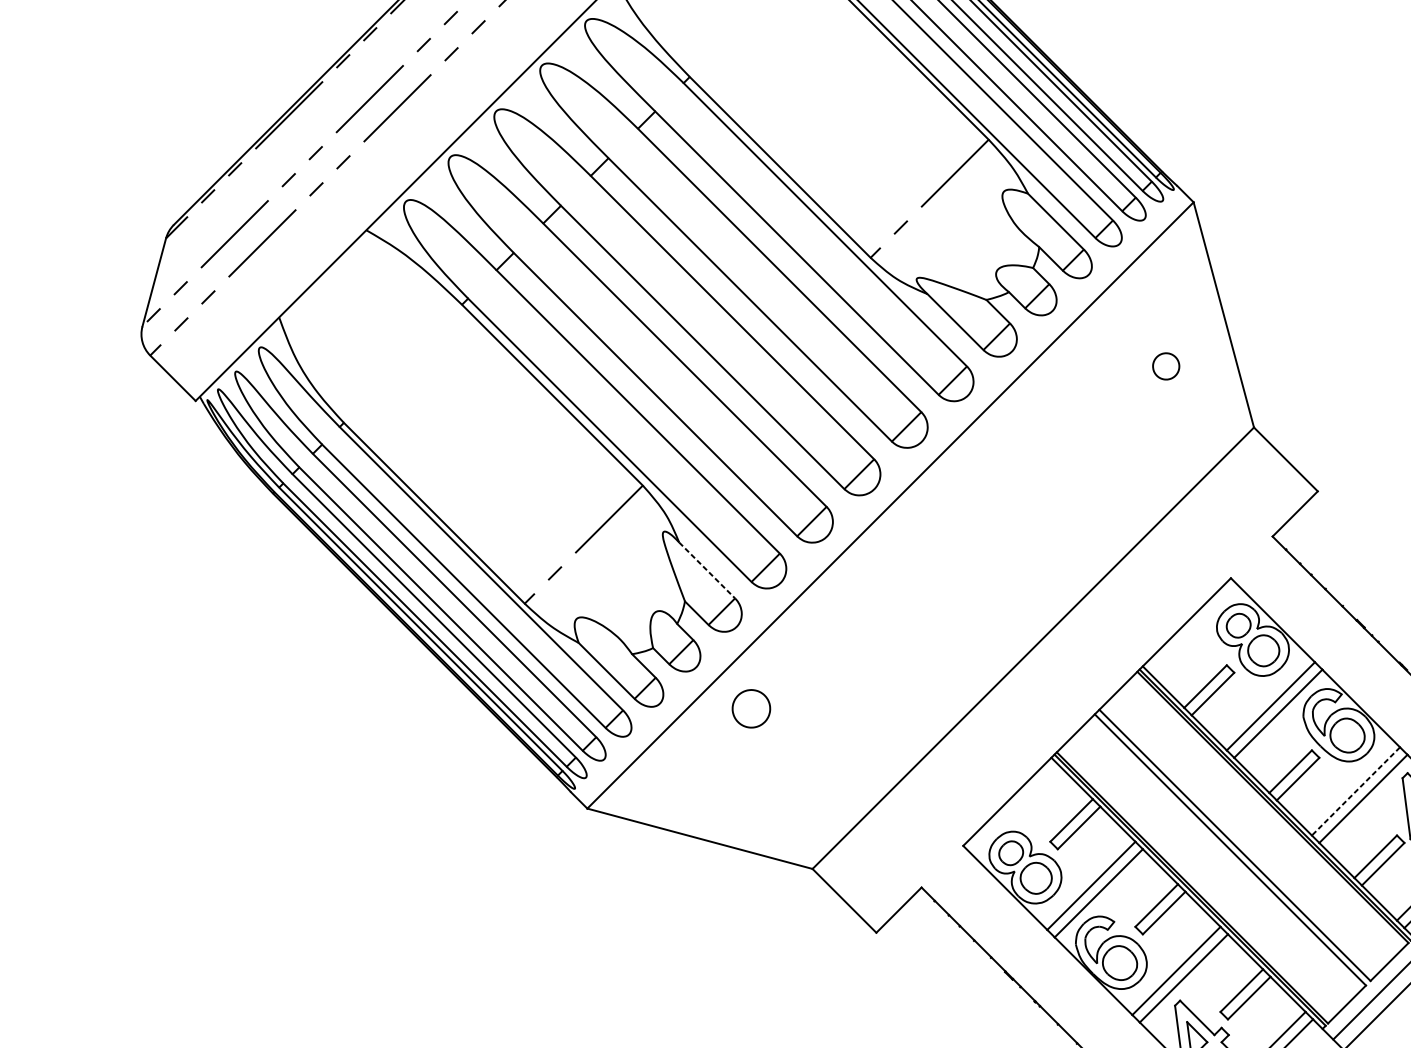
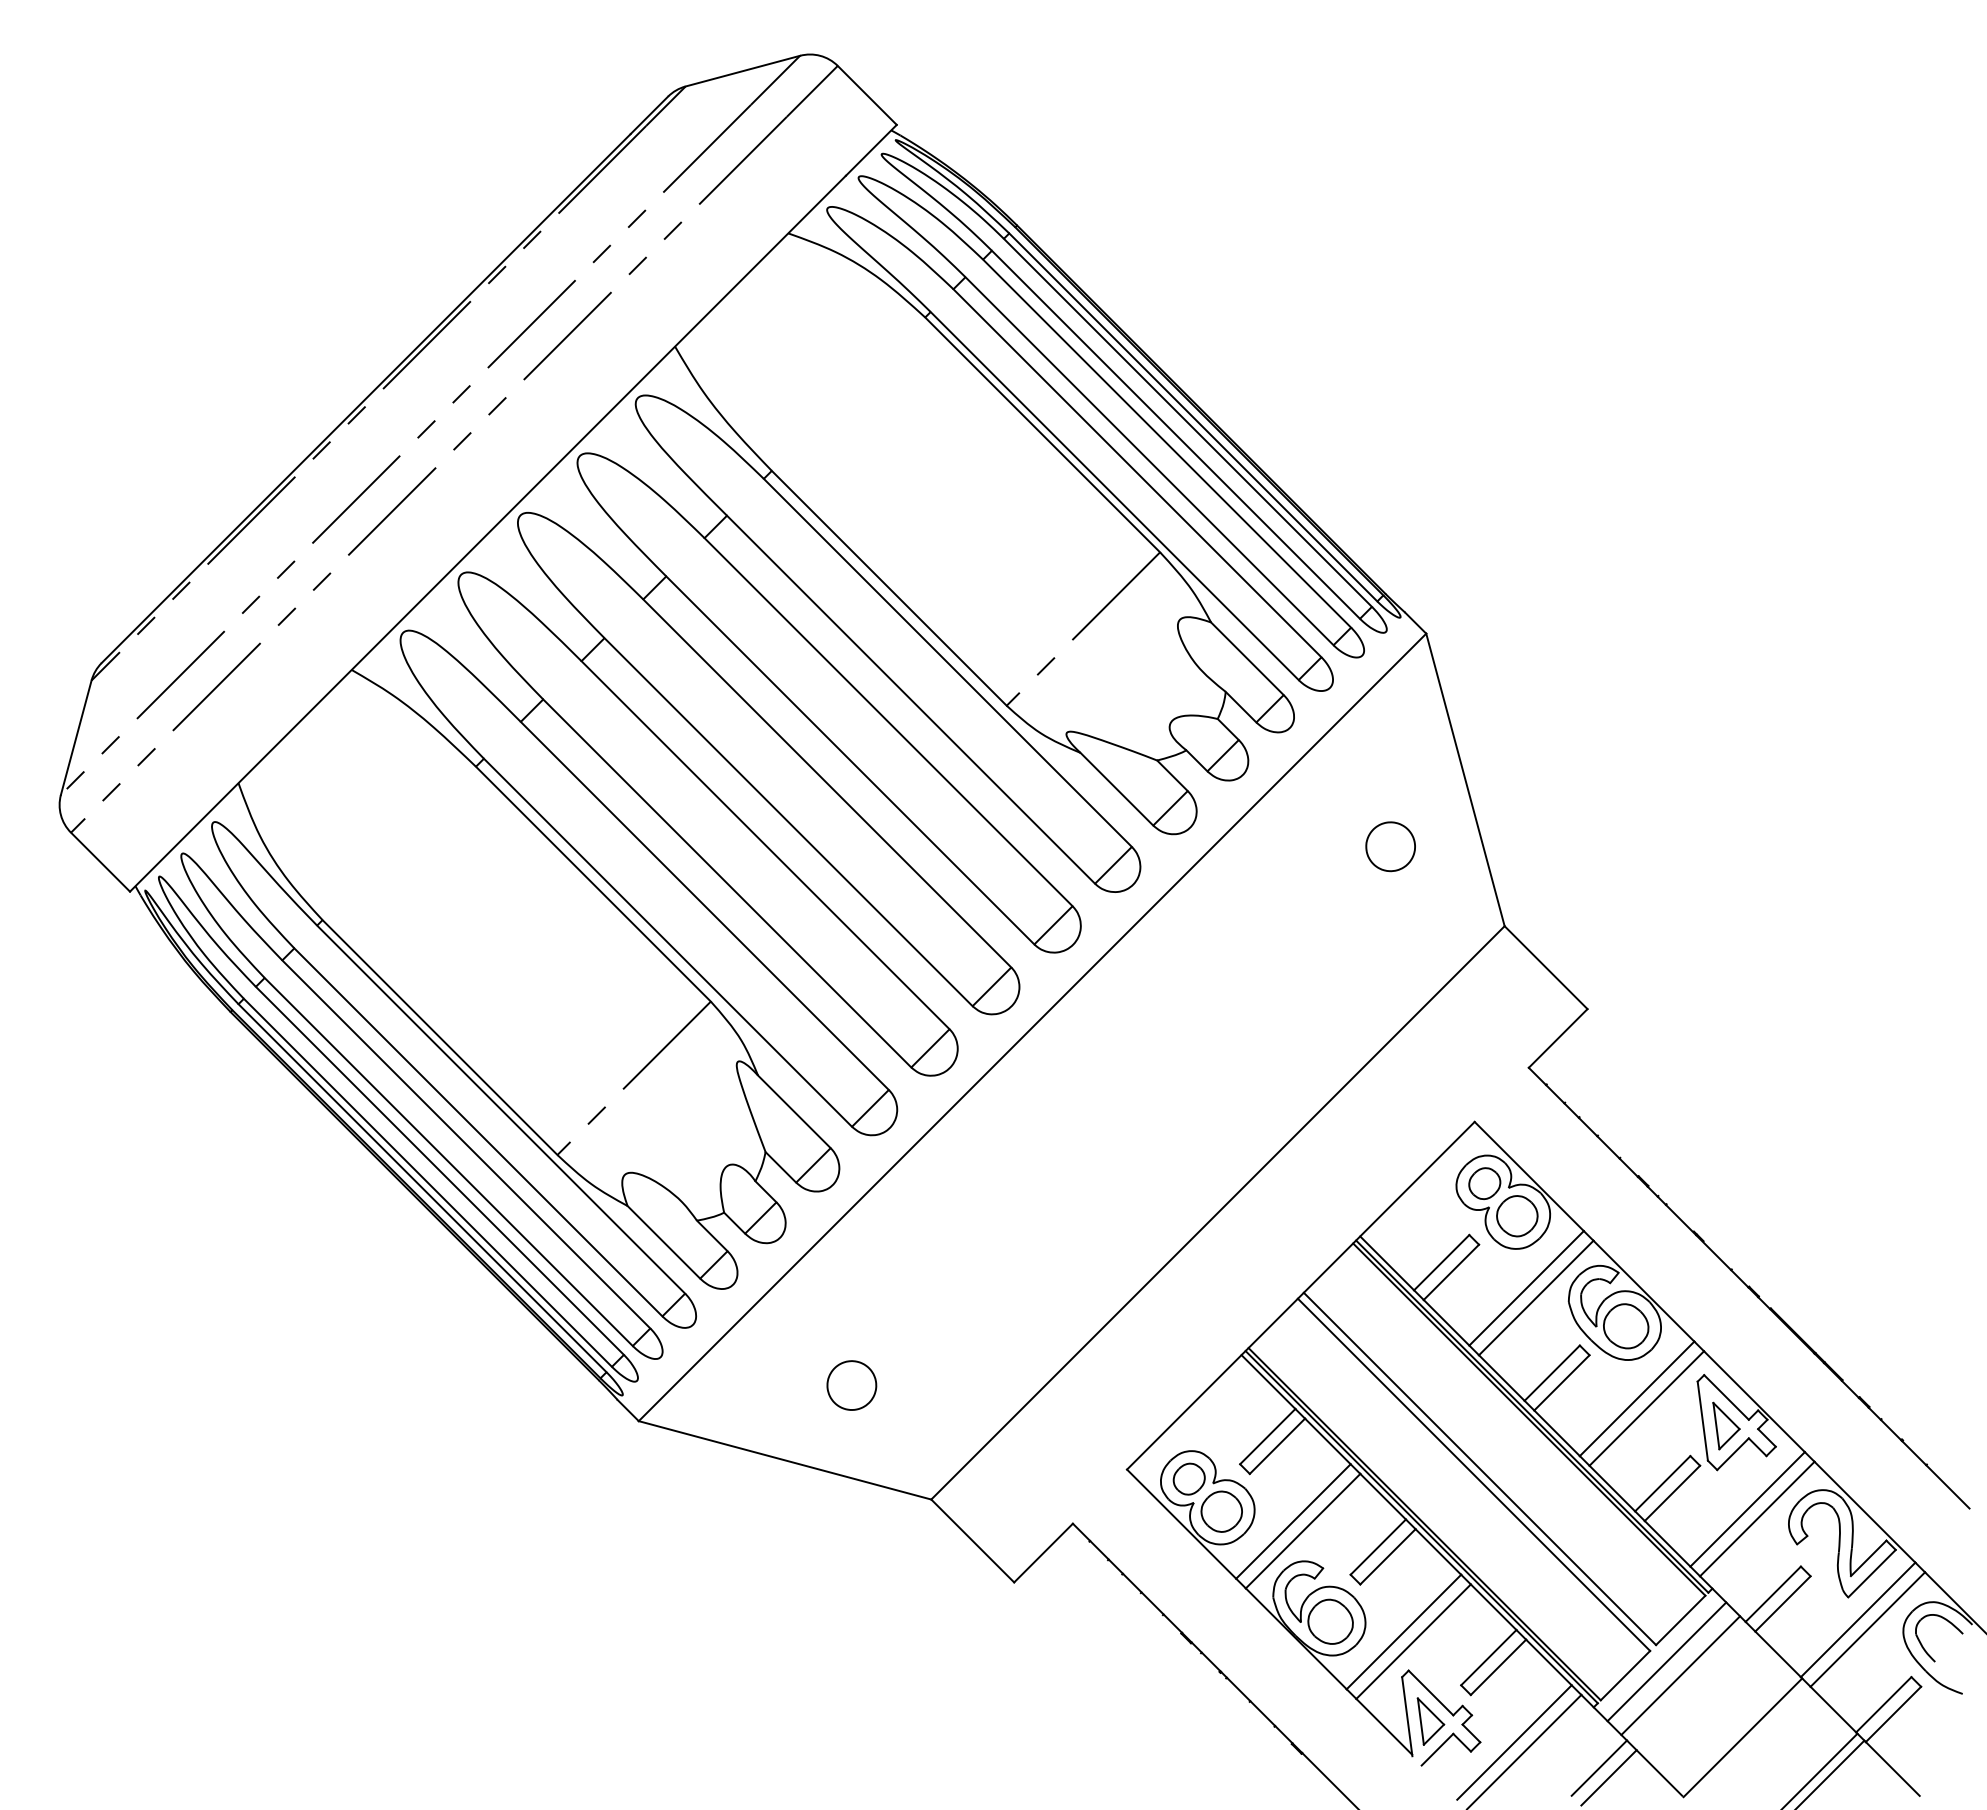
part: (1166, 366) -> (1390, 846), size x1.43
line: (707, 570) -> (794, 1112), dashed -> solid
part: (751, 708) -> (851, 1385), moved
line: (1356, 791) -> (1637, 1398), dashed -> solid

